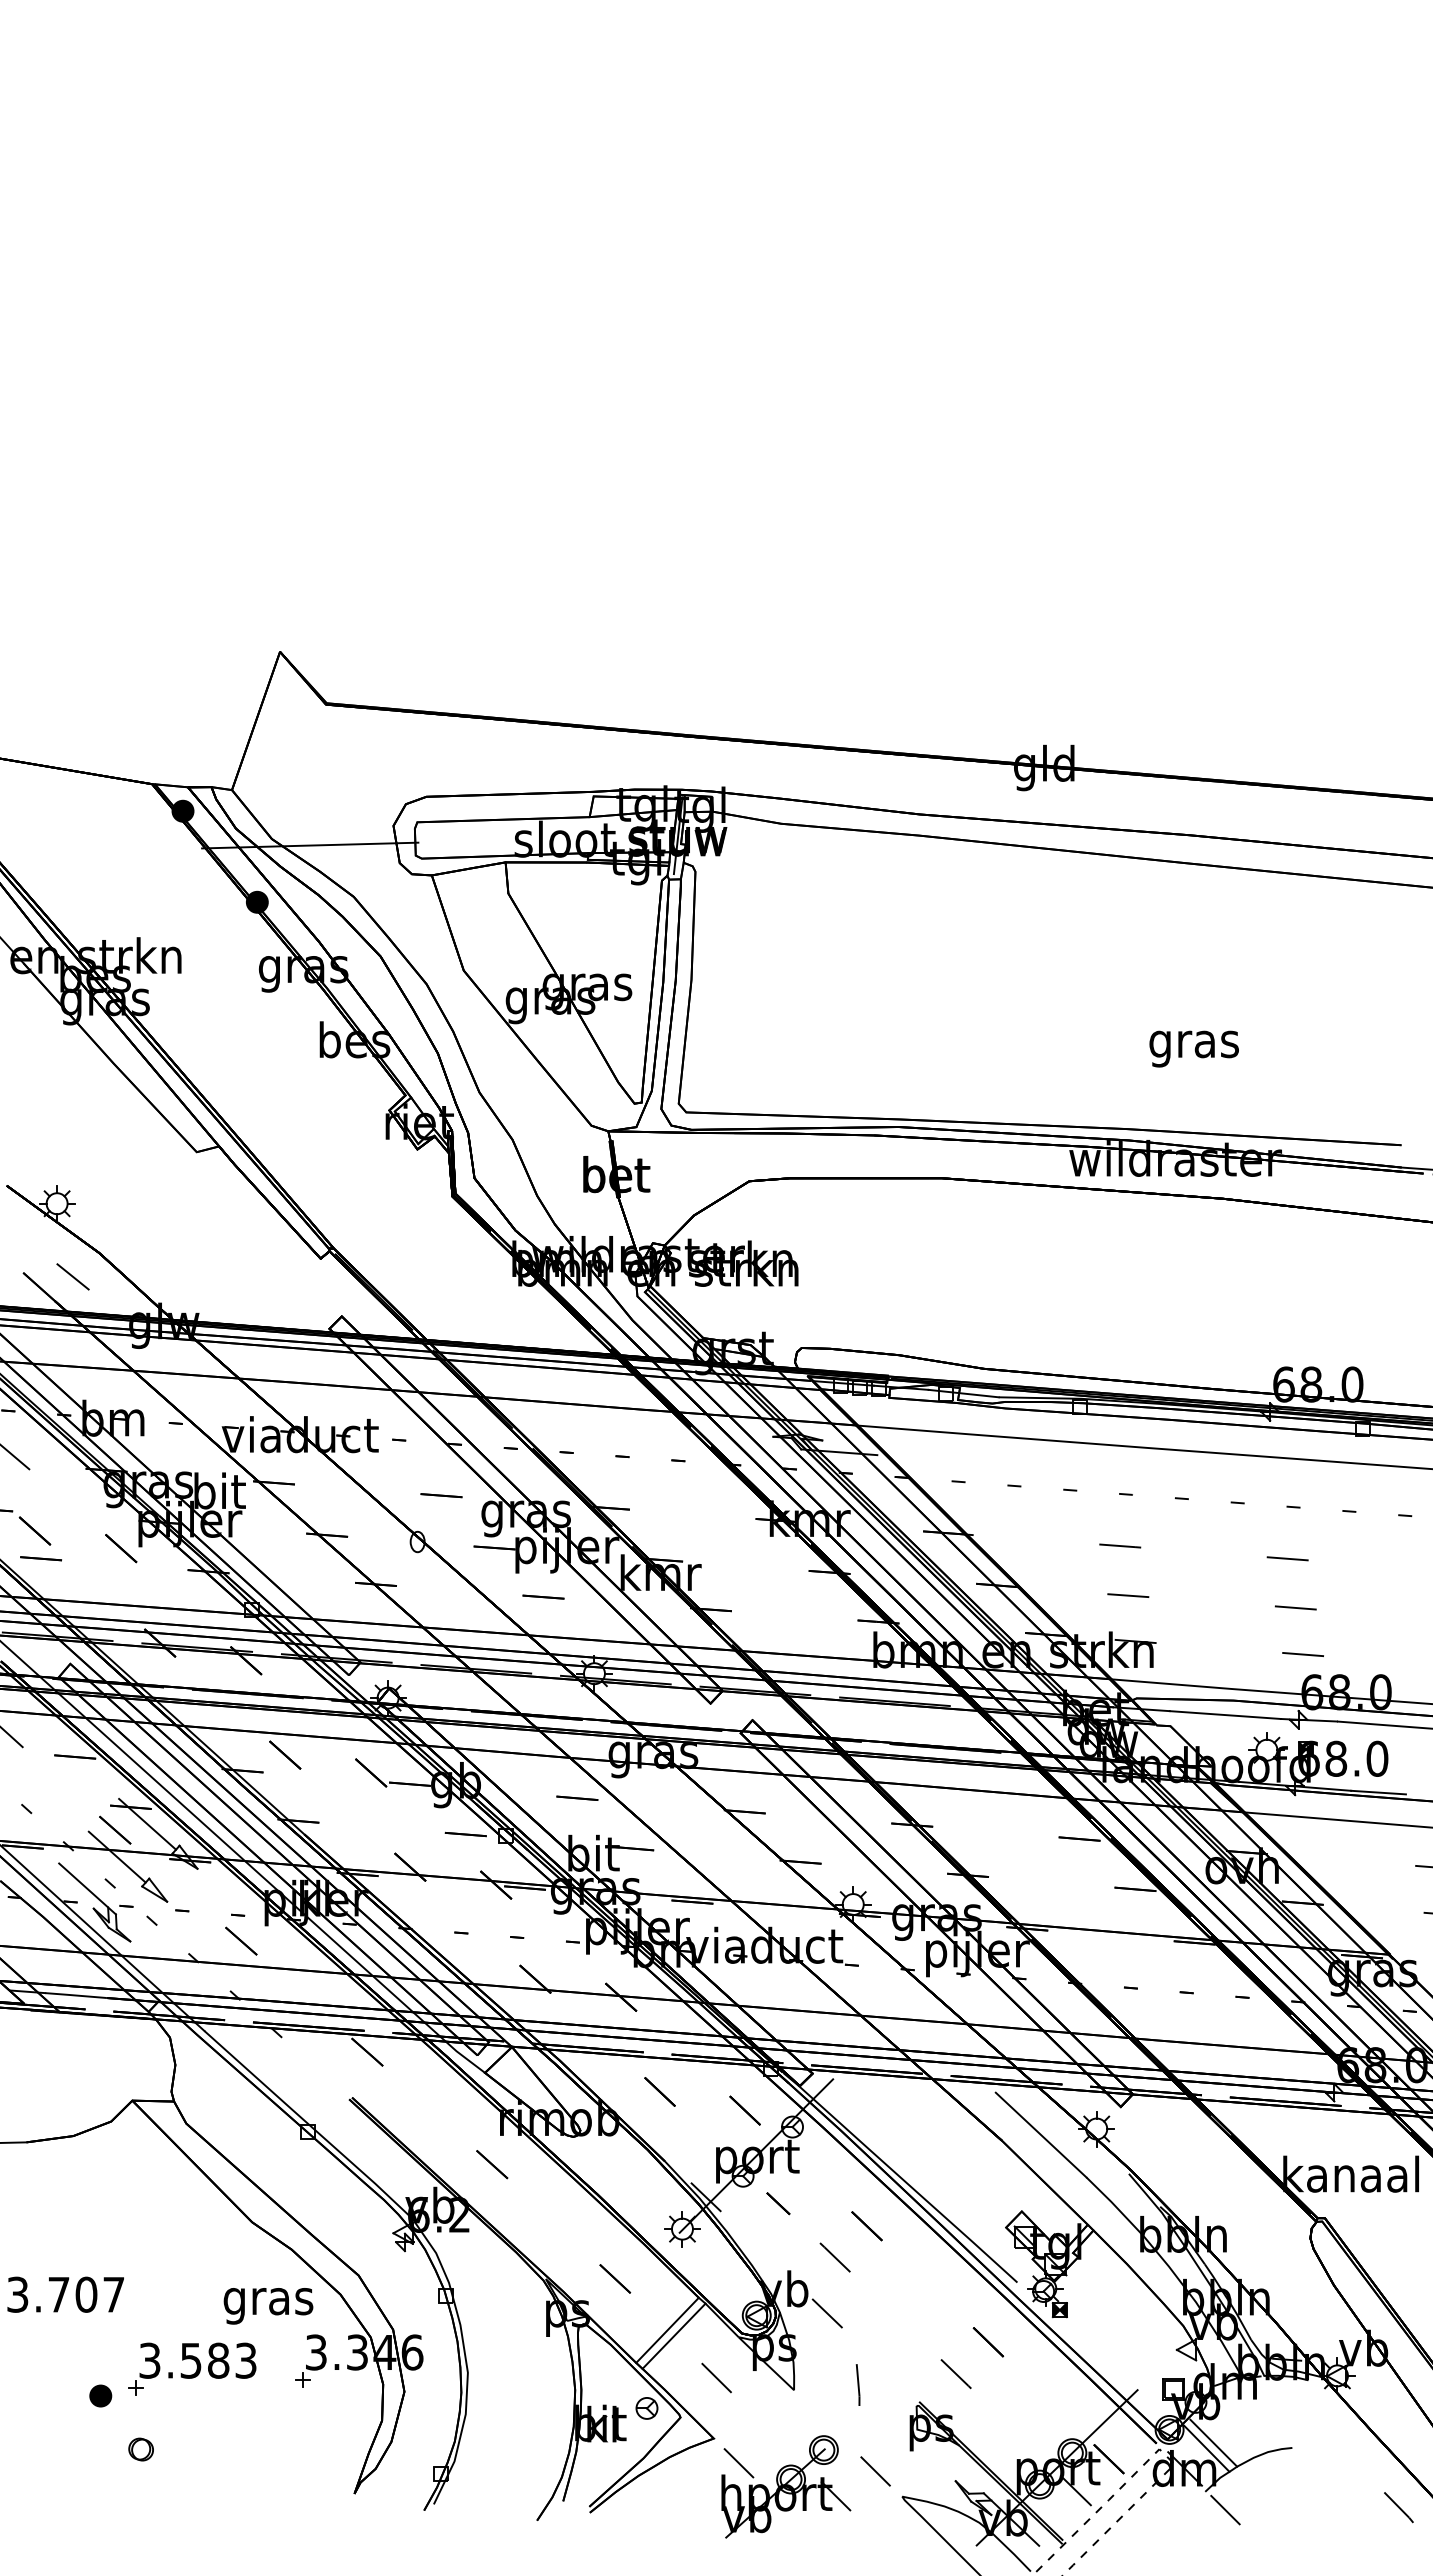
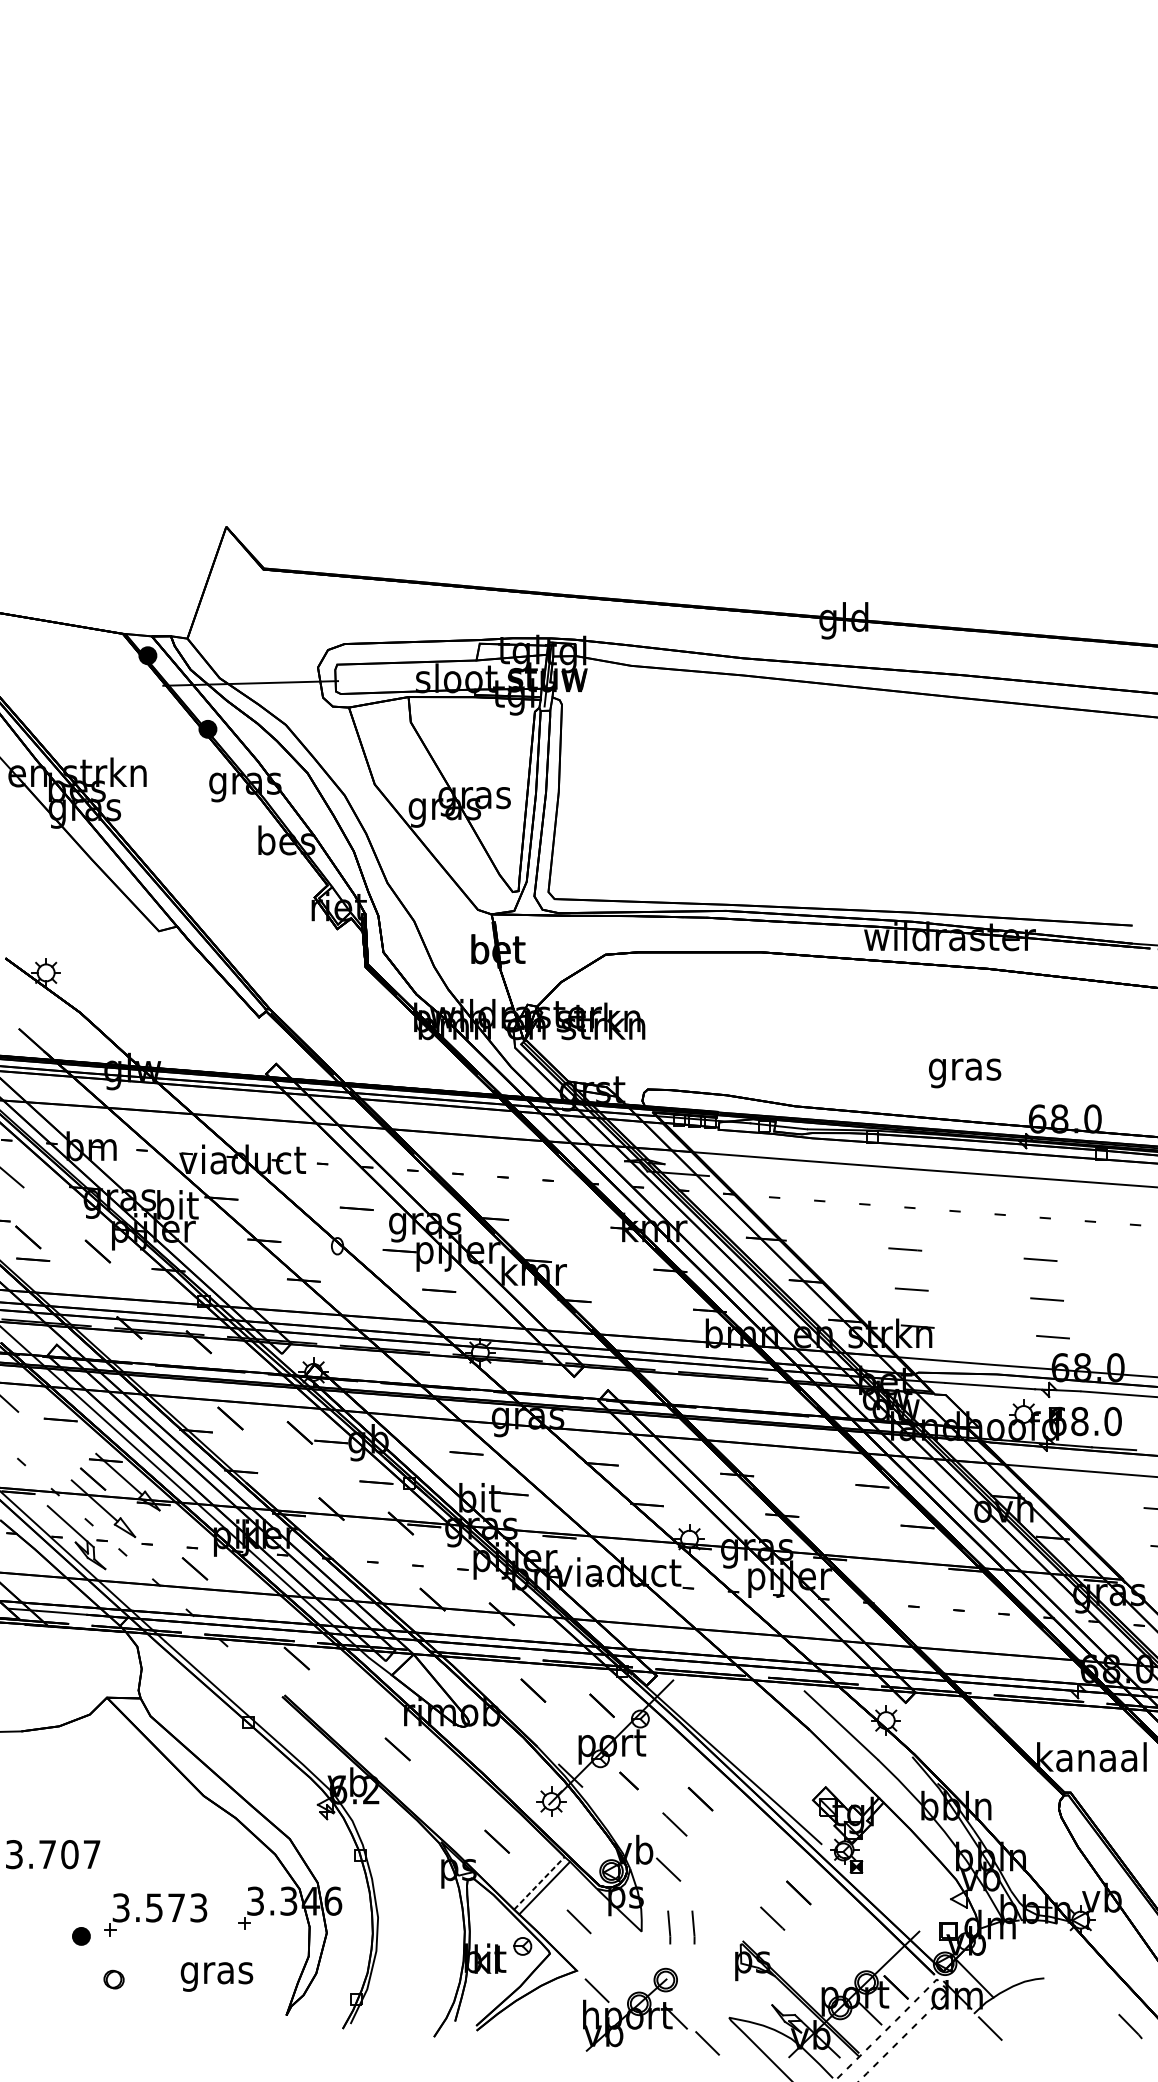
text: (1193, 1048) -> (964, 1072), moved
line: (71, 1275) -> (57, 1030), removed
text: (268, 2306) -> (216, 1977), moved
line: (667, 2330) -> (539, 1883), solid -> dashed
text: (218, 2360) -> (176, 1907), 3.583 -> 3.573
line: (827, 2384) -> (668, 1927), added
line: (1213, 2442) -> (980, 1973), removed
line: (875, 2471) -> (707, 2043), moved

